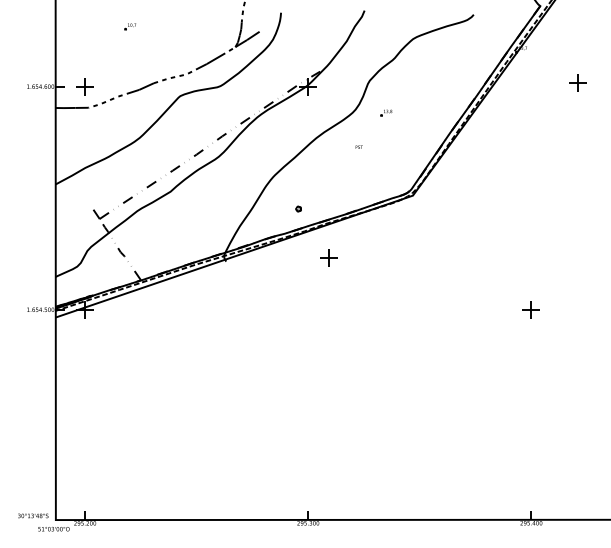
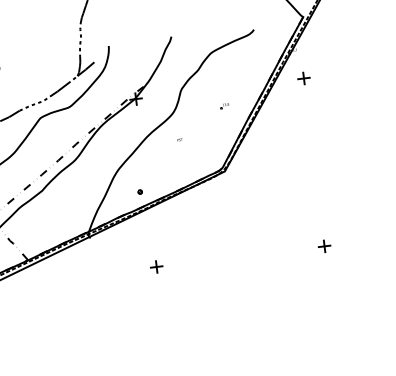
part: (577, 82) -> (303, 78), moved
part: (386, 112) -> (224, 105), moved
part: (328, 257) -> (156, 266), moved

